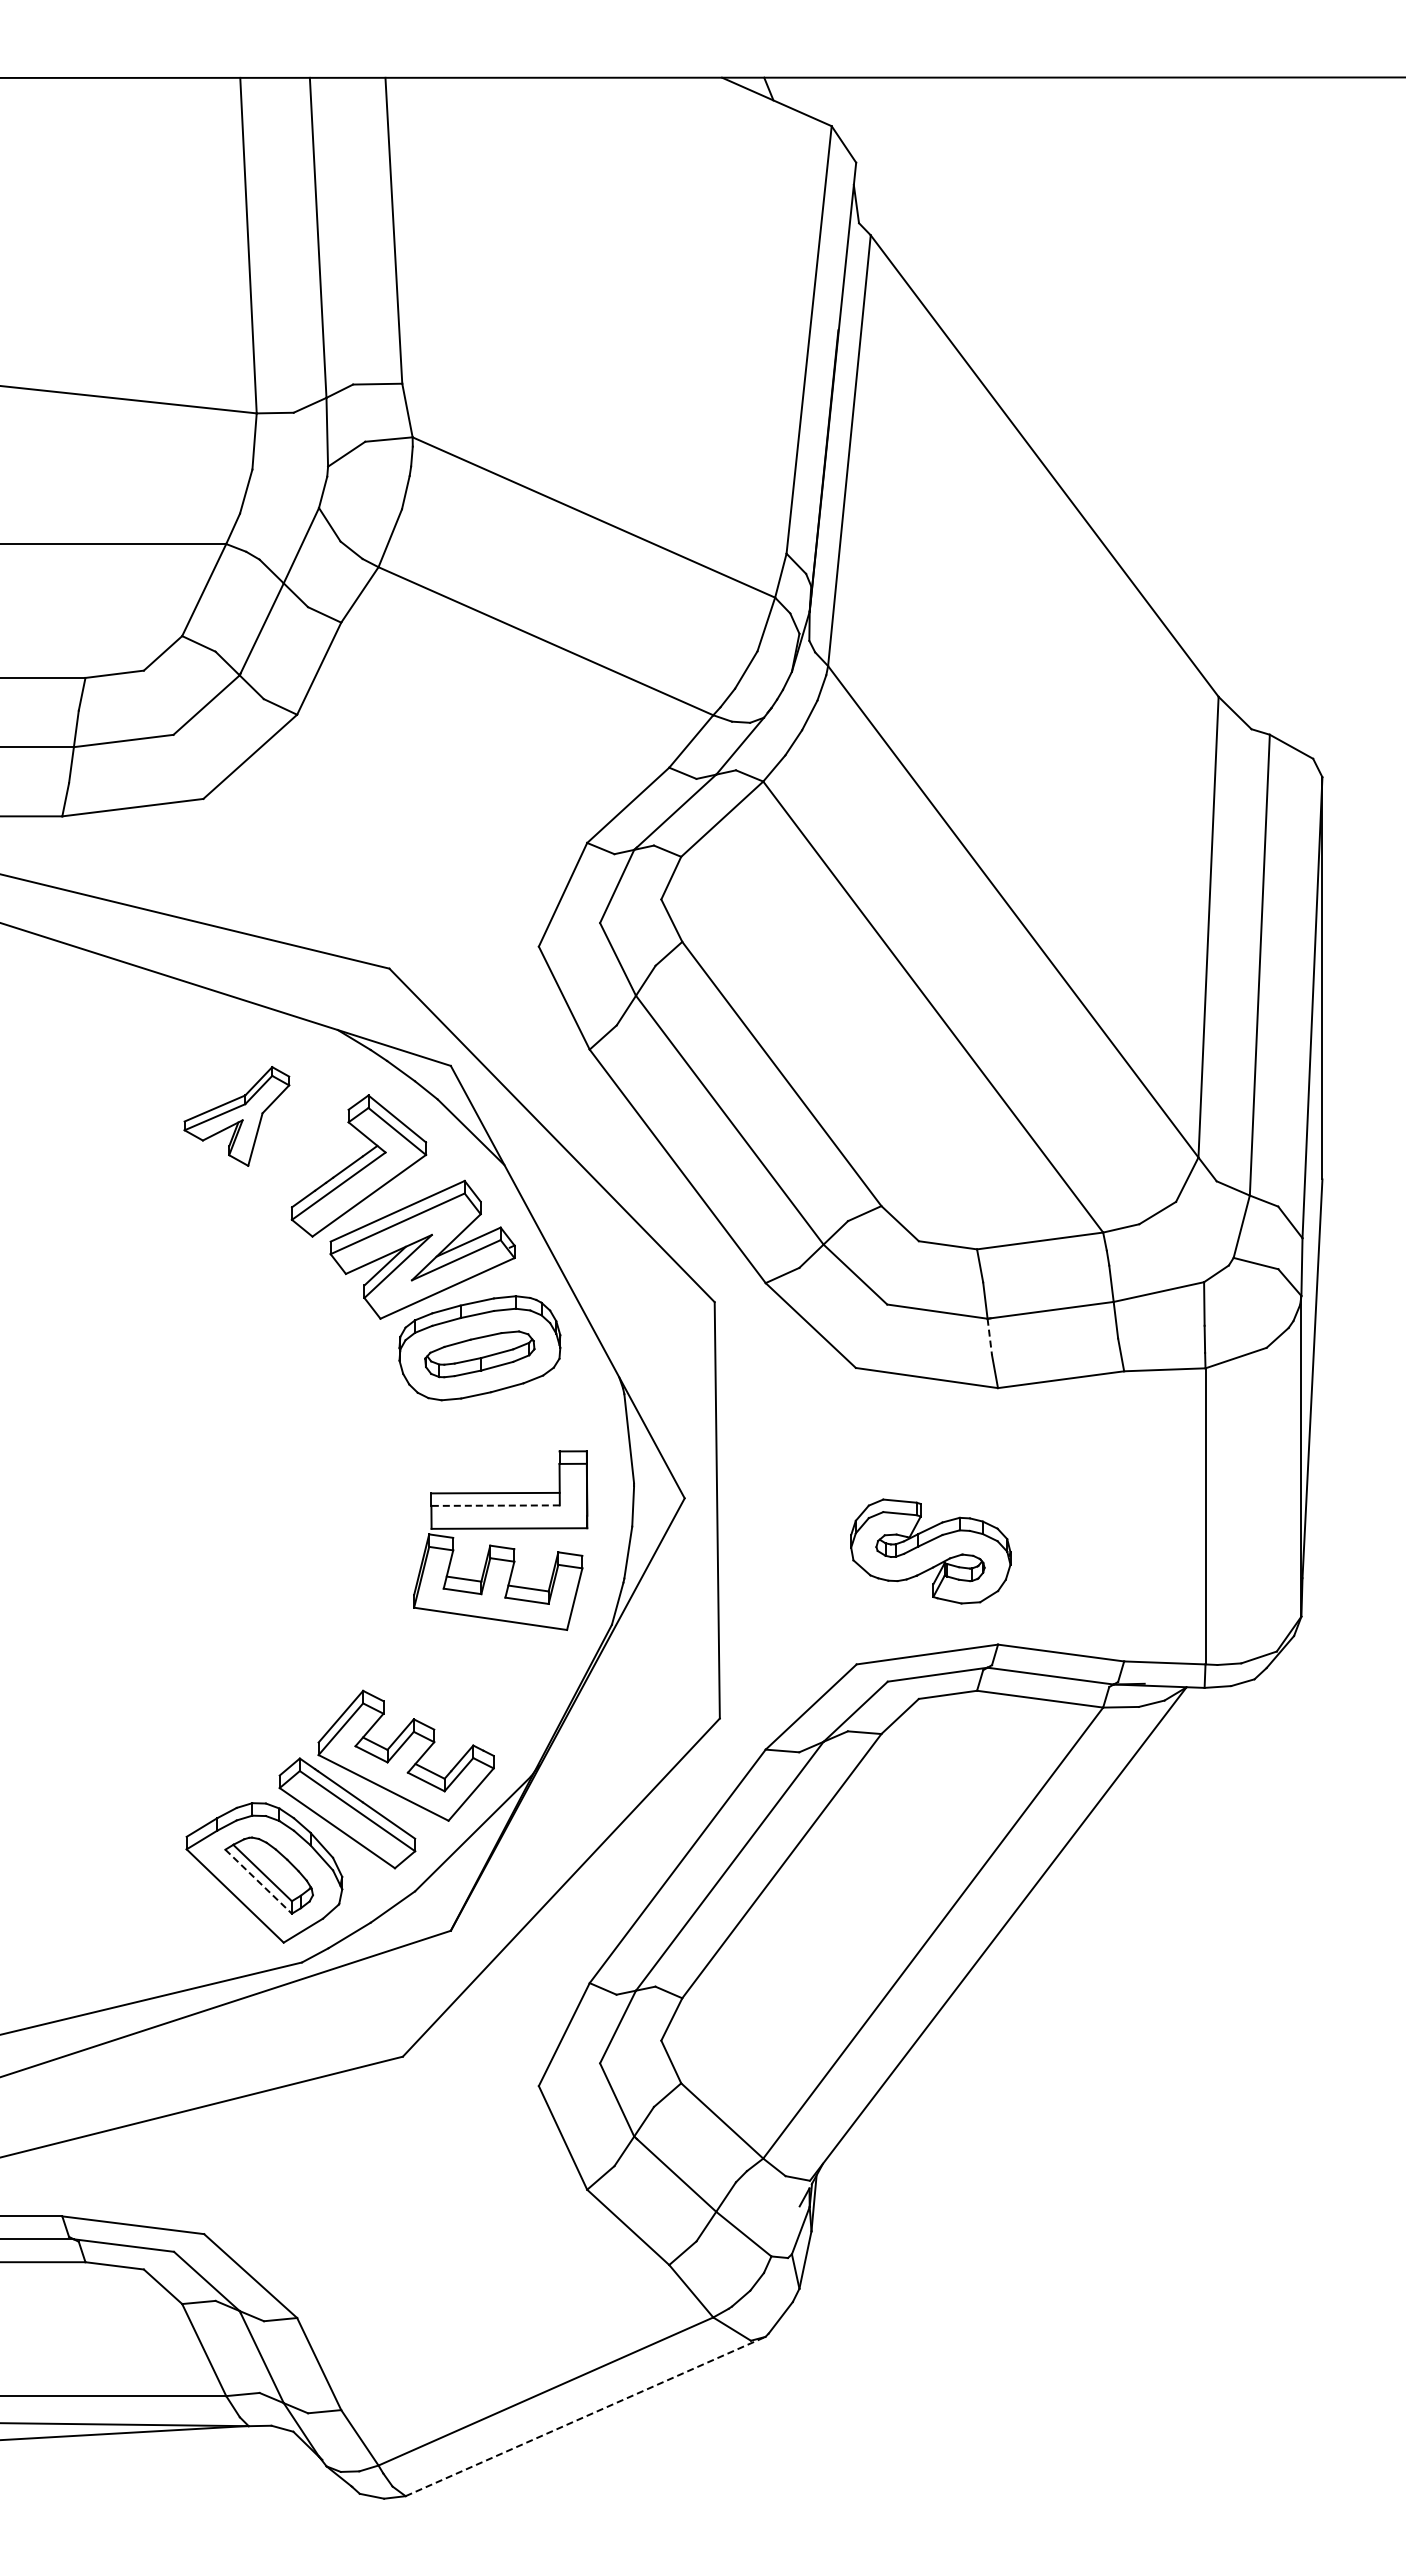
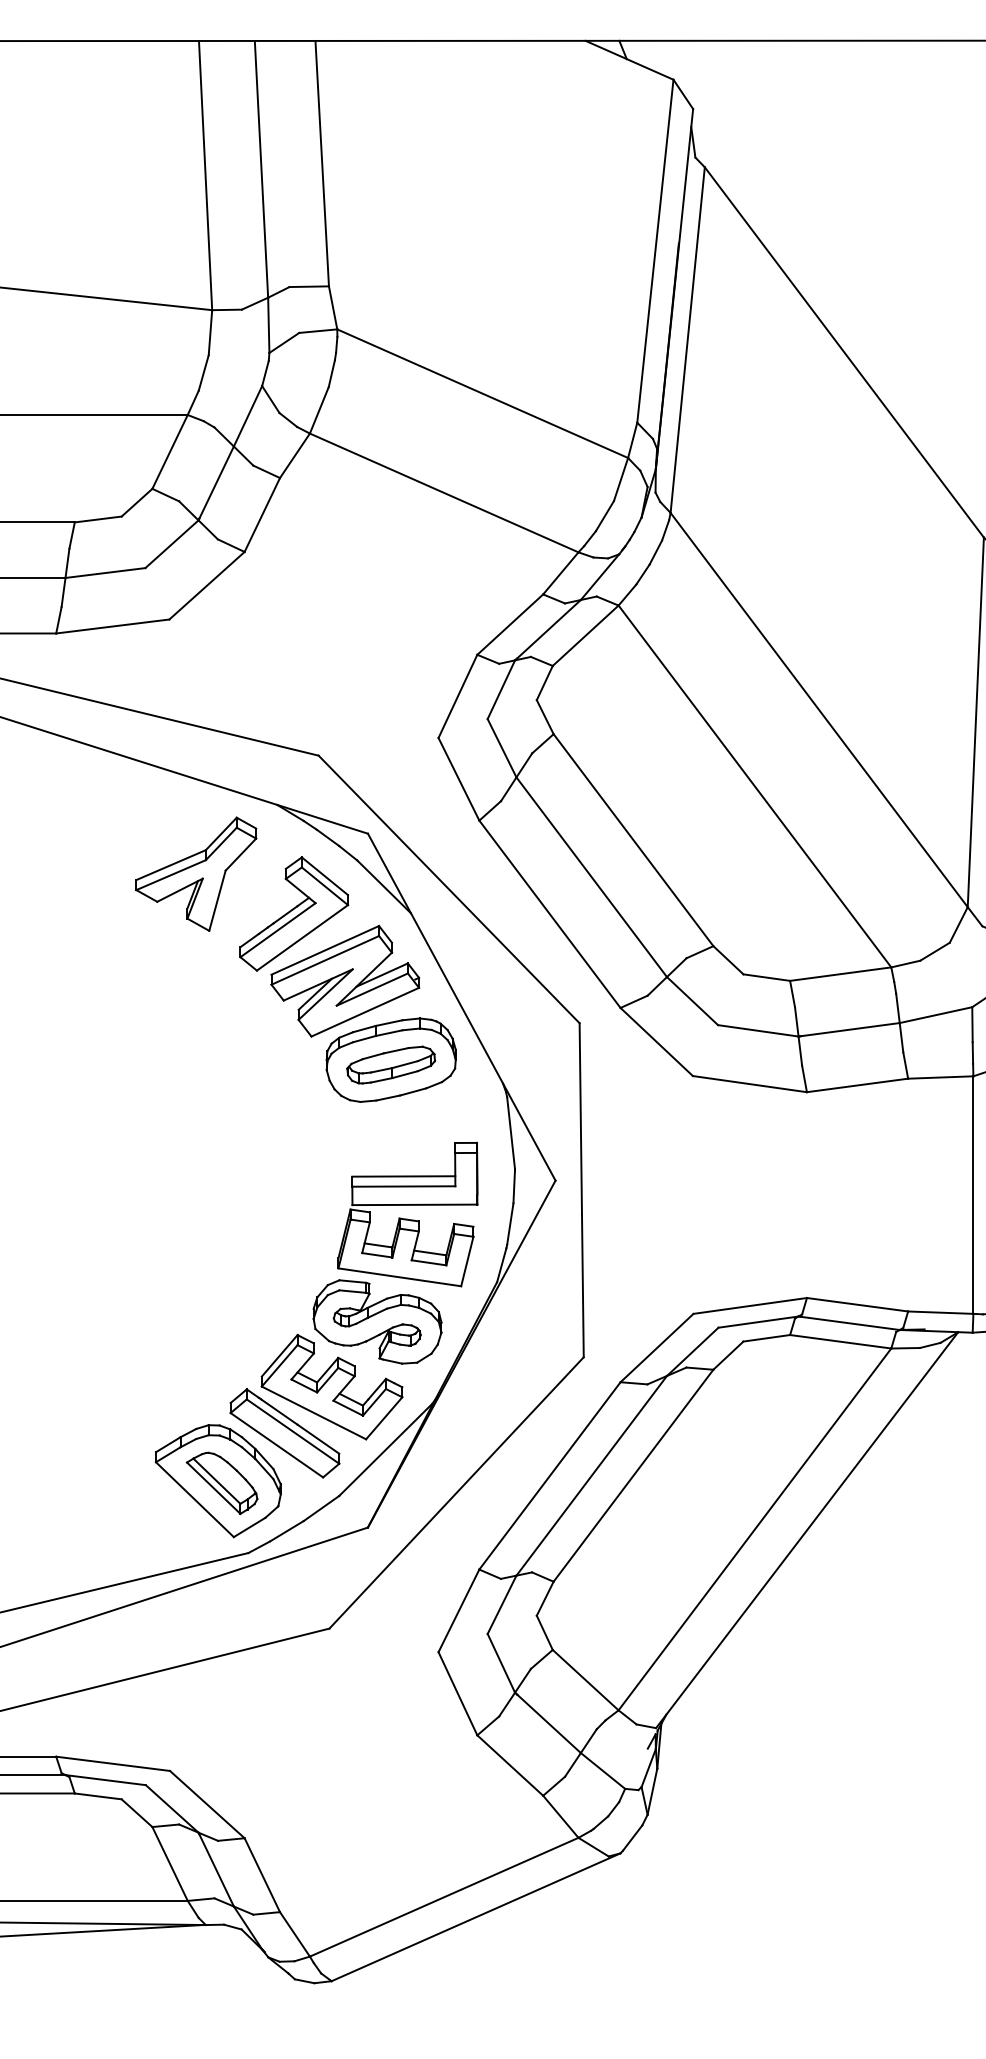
part: (236, 1116) -> (195, 874), size x1.43
line: (989, 1337) -> (800, 1051), dashed -> solid
line: (495, 1505) -> (403, 1186), dashed -> solid
part: (930, 1551) -> (377, 1321), moved
line: (259, 1882) -> (214, 1488), dashed -> solid
line: (585, 2416) -> (475, 1917), dashed -> solid

